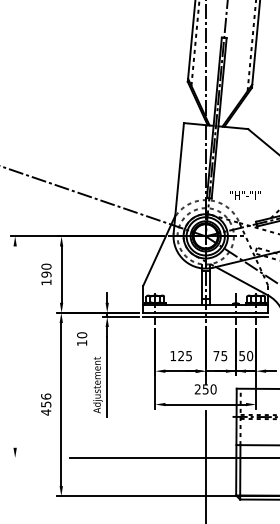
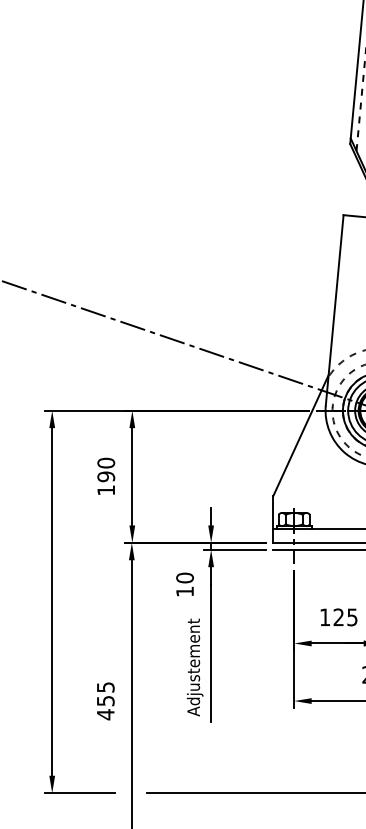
text: (82, 338) -> (185, 583), moved
line: (15, 346) -> (52, 600), added
text: (46, 396) -> (106, 687), 456 -> 455
line: (31, 457) -> (80, 792), added

